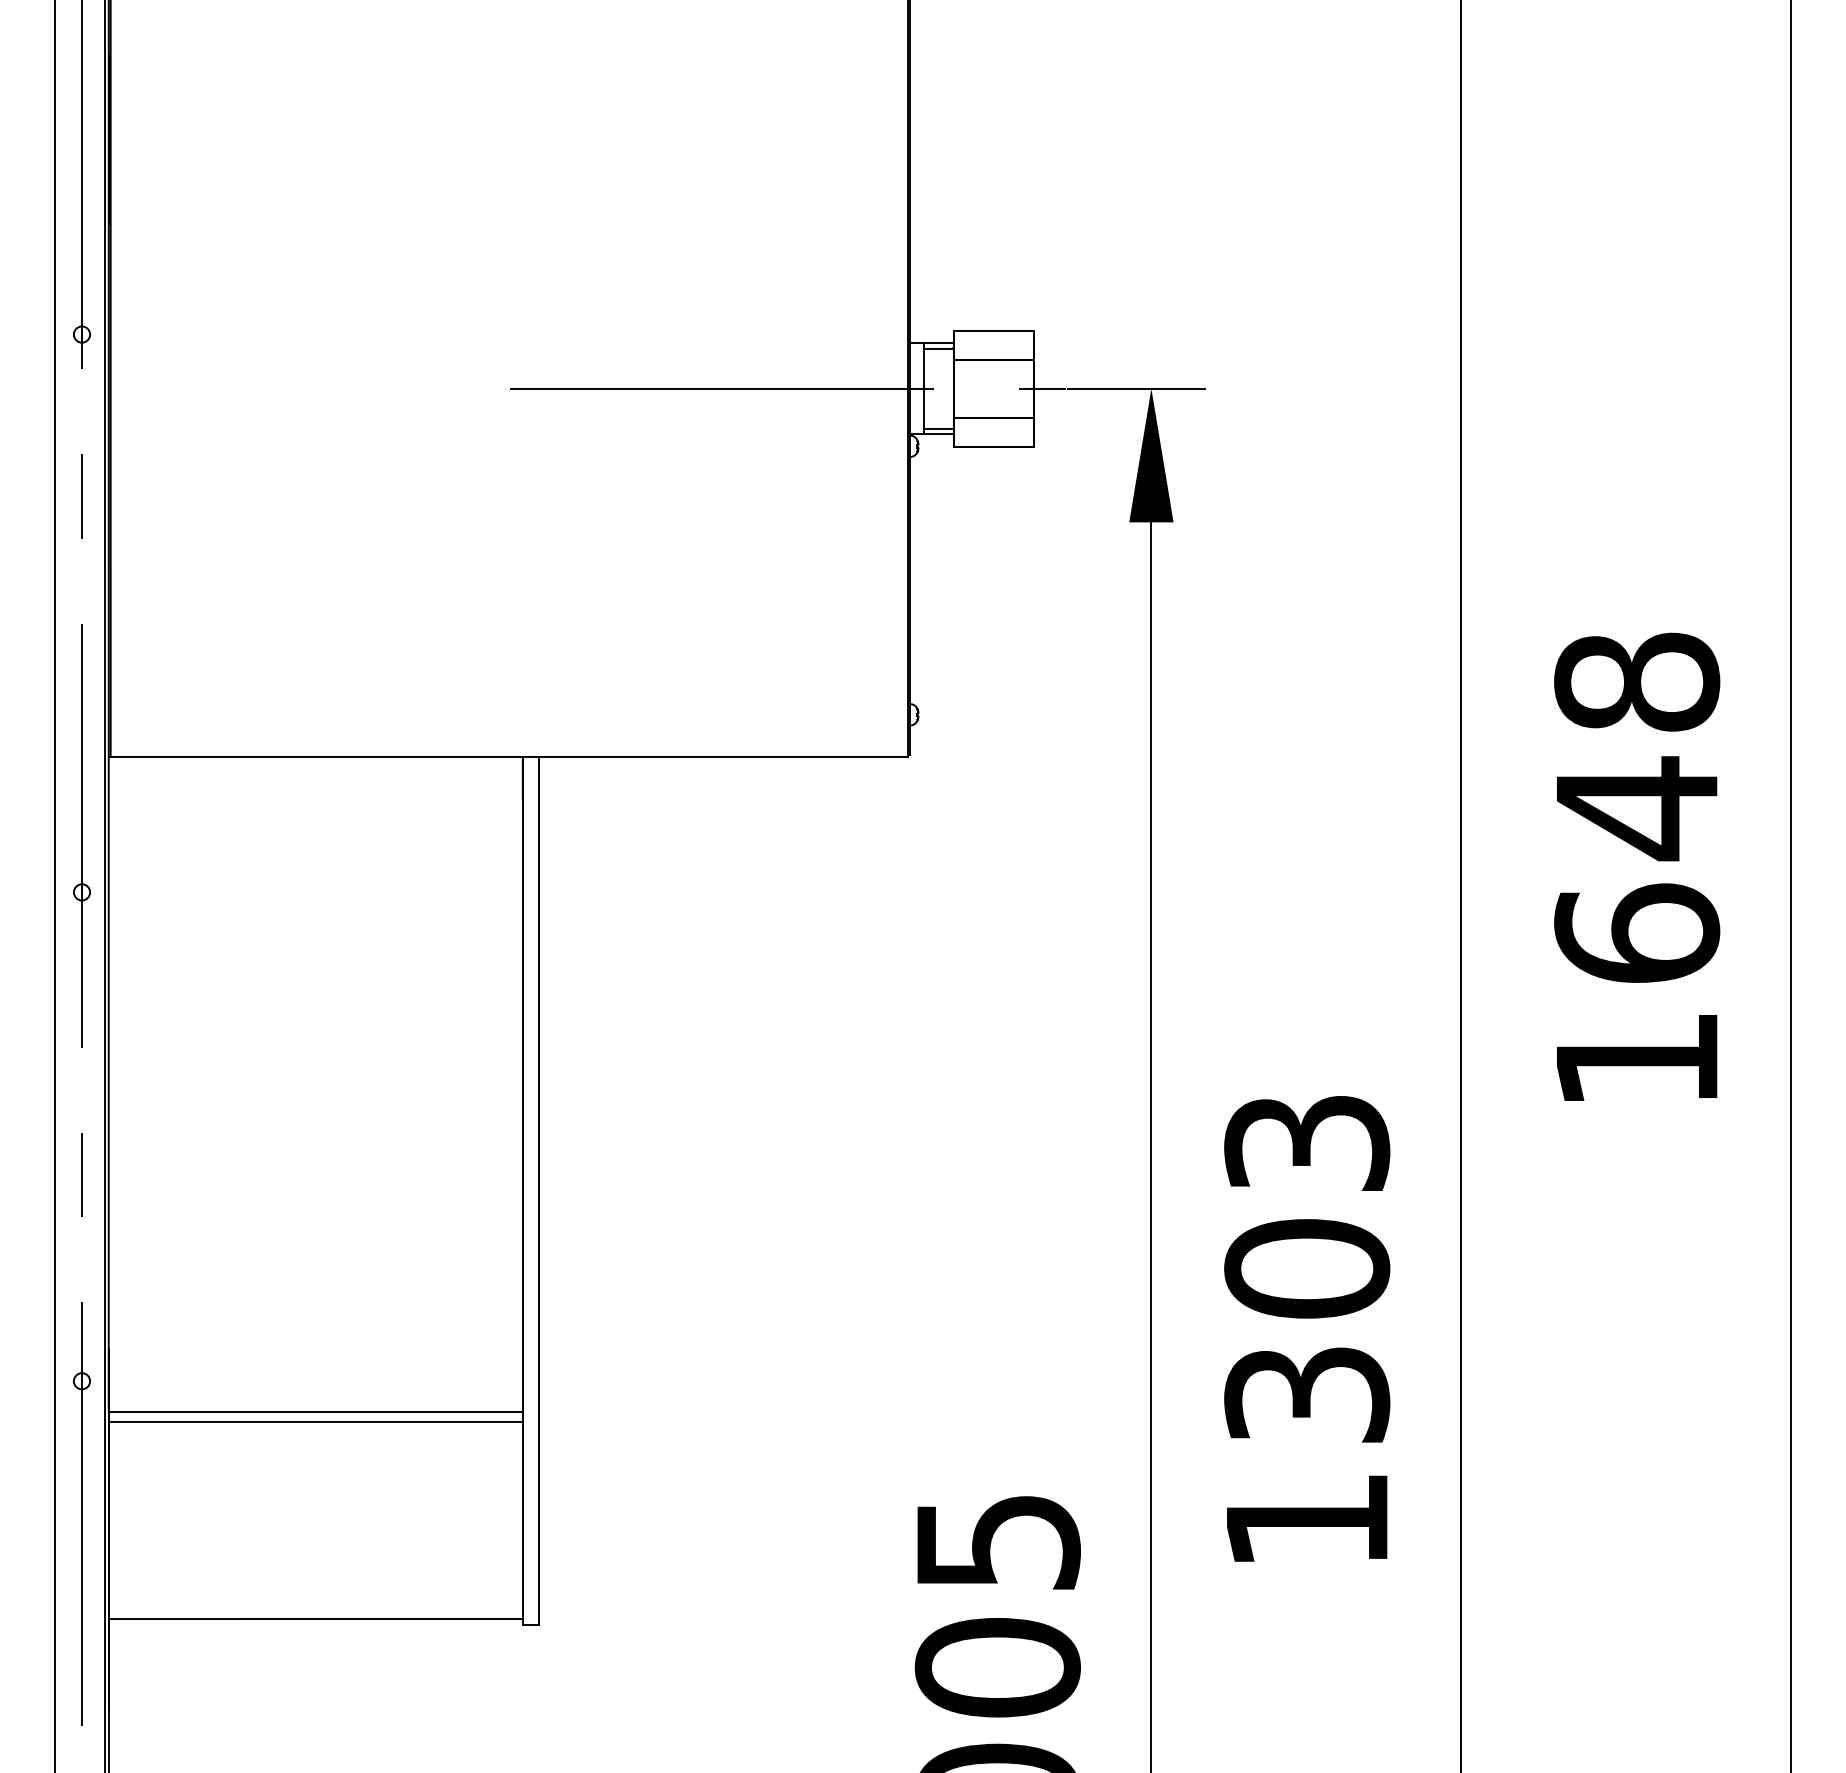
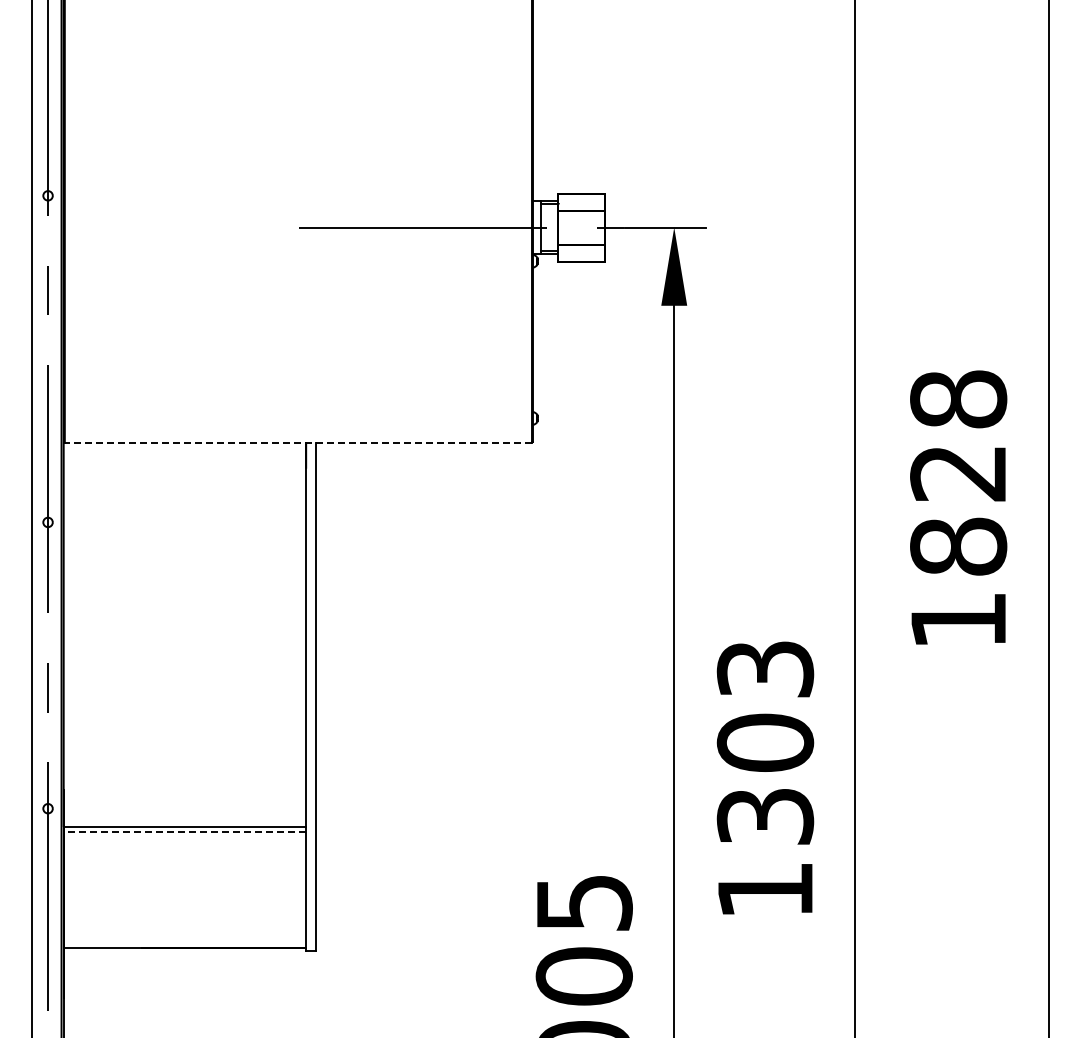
line: (508, 757) -> (297, 443), solid -> dashed
text: (1636, 868) -> (958, 508), 1648 -> 1828
line: (315, 1421) -> (184, 832), solid -> dashed

